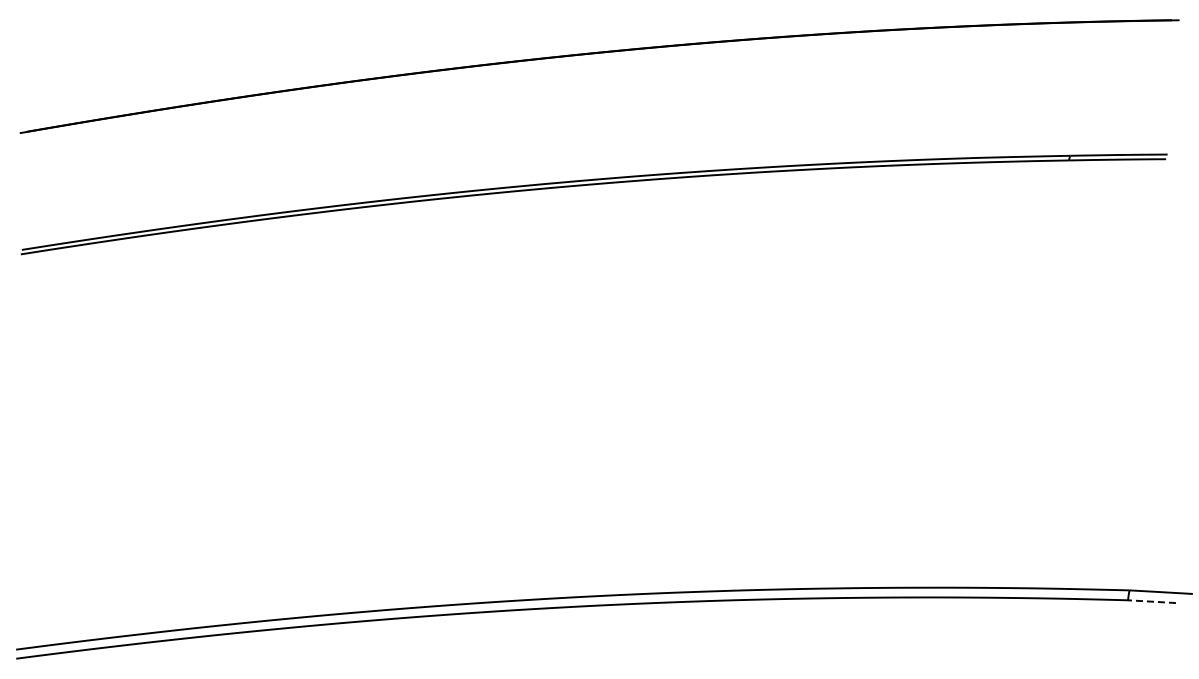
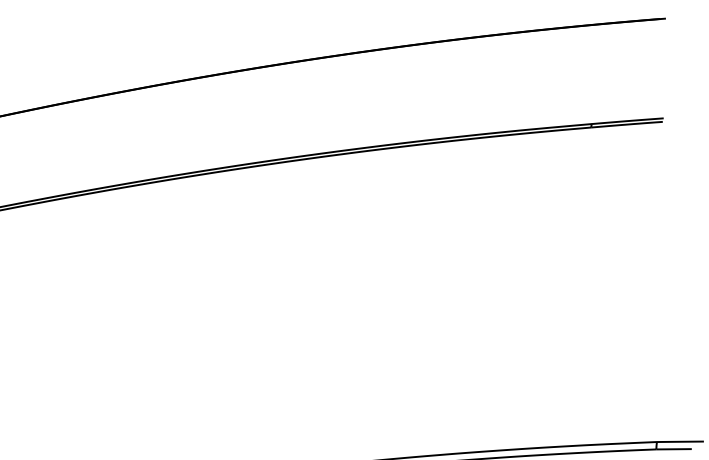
line: (1151, 601) -> (673, 449), dashed -> solid

